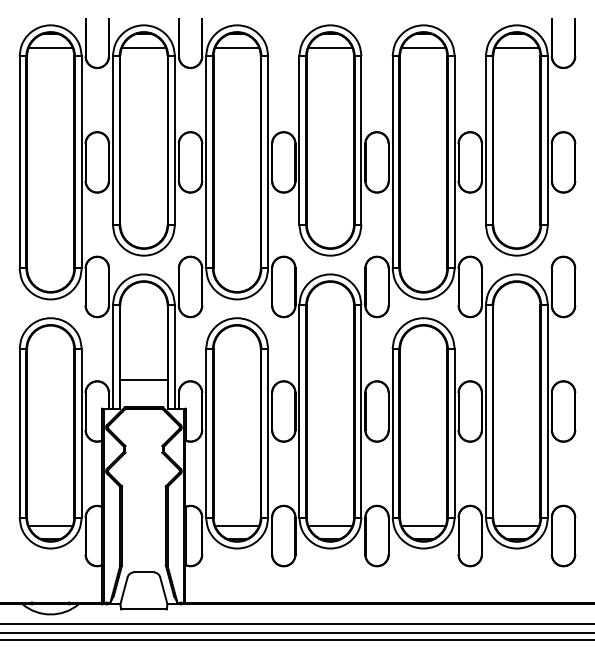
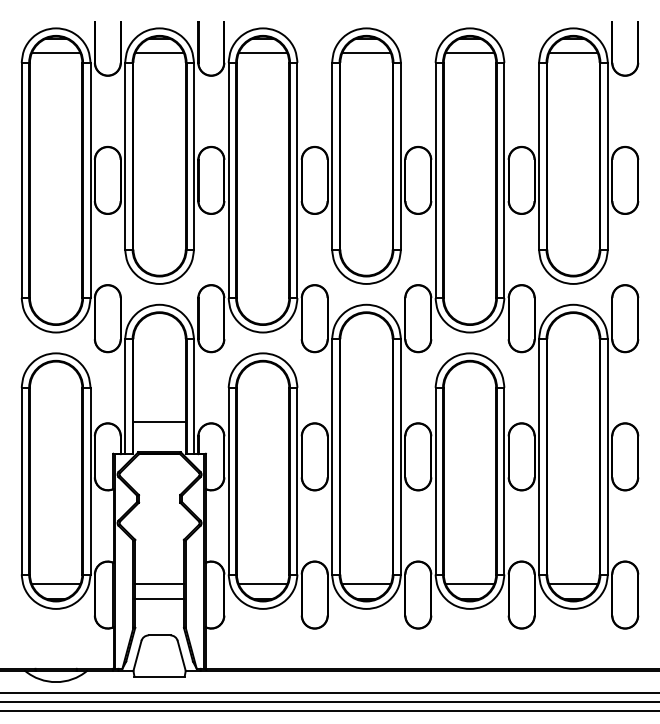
line: (143, 525) -> (159, 583), added
line: (143, 539) -> (159, 598), added

